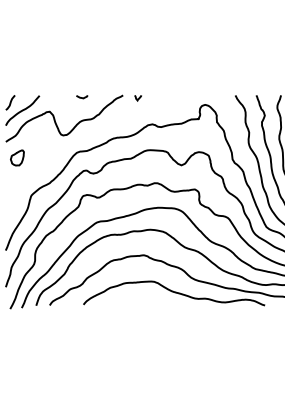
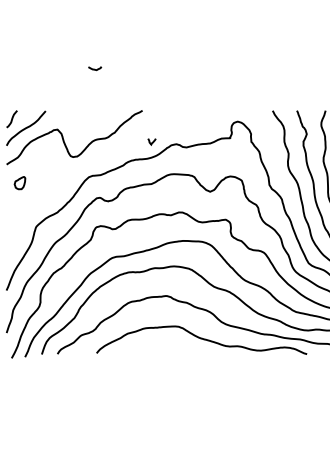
curve: (81, 96) -> (94, 68), moved
curve: (136, 97) -> (150, 141), moved
part: (16, 157) -> (19, 182), size x0.7

